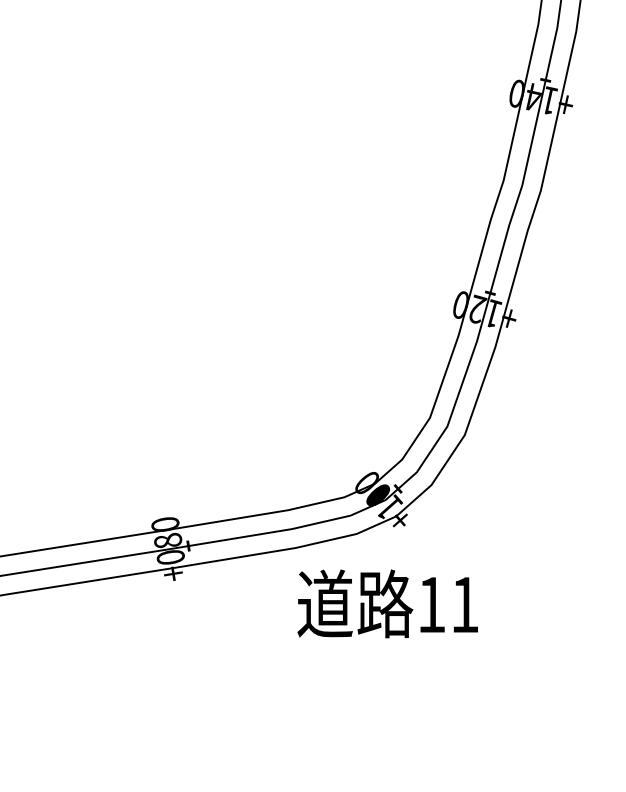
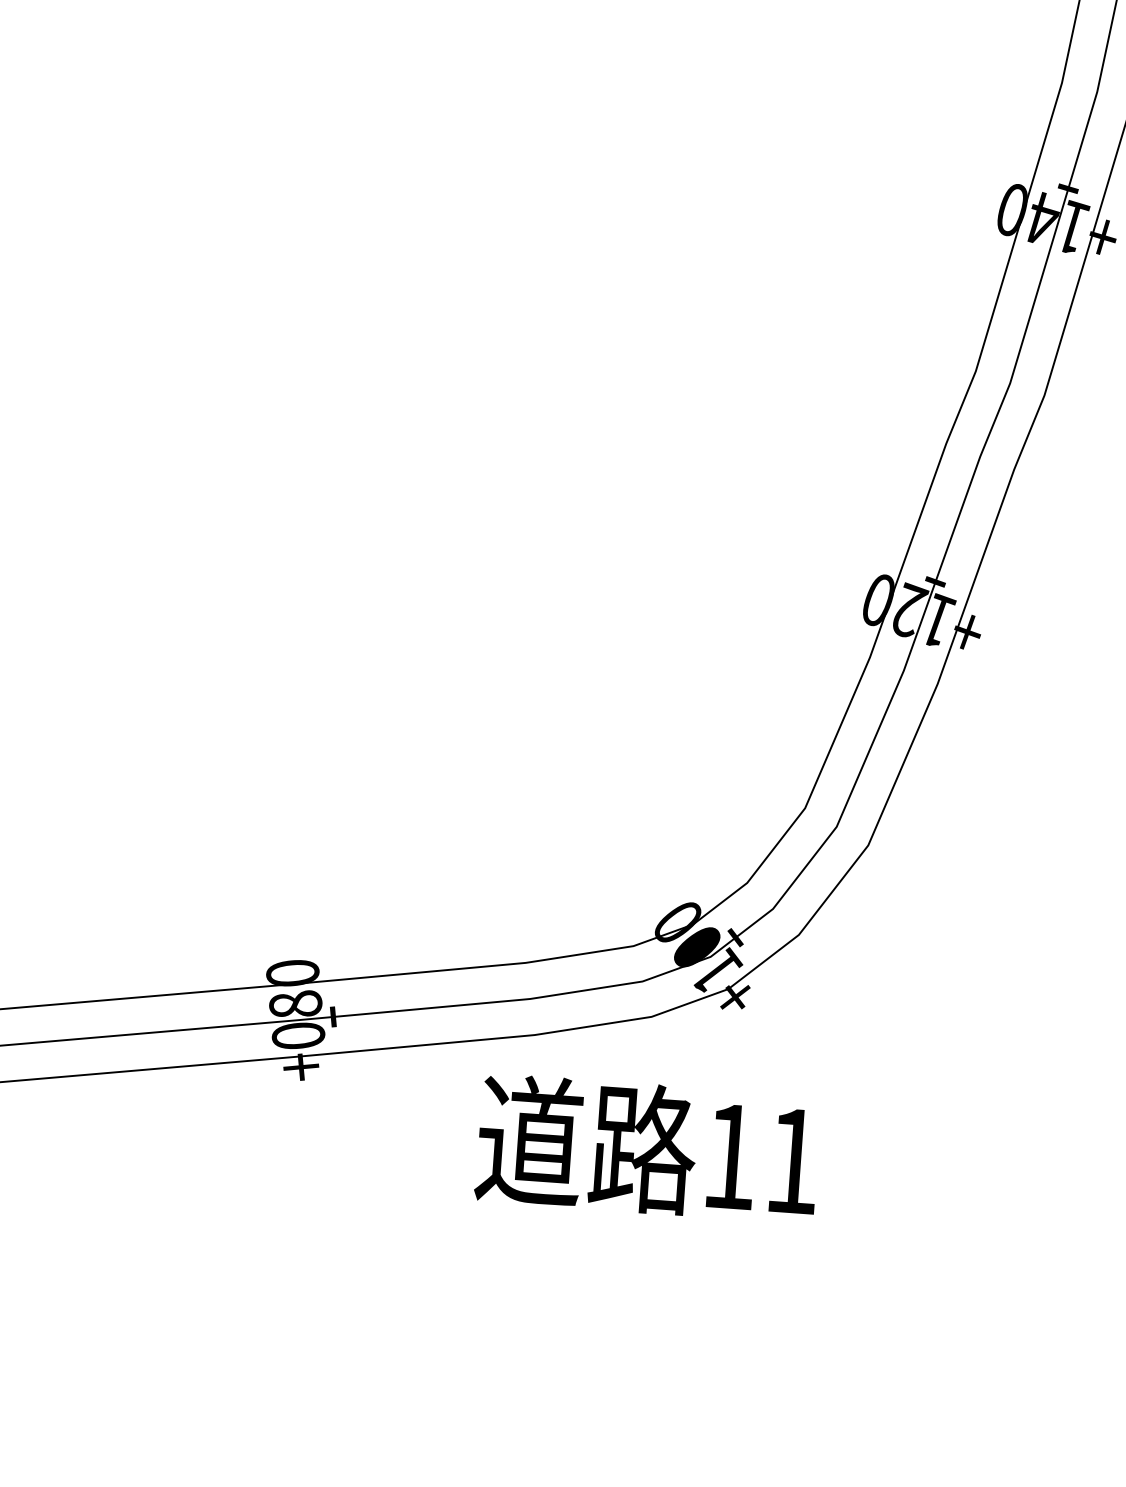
text: (387, 603) -> (647, 1148), moved

